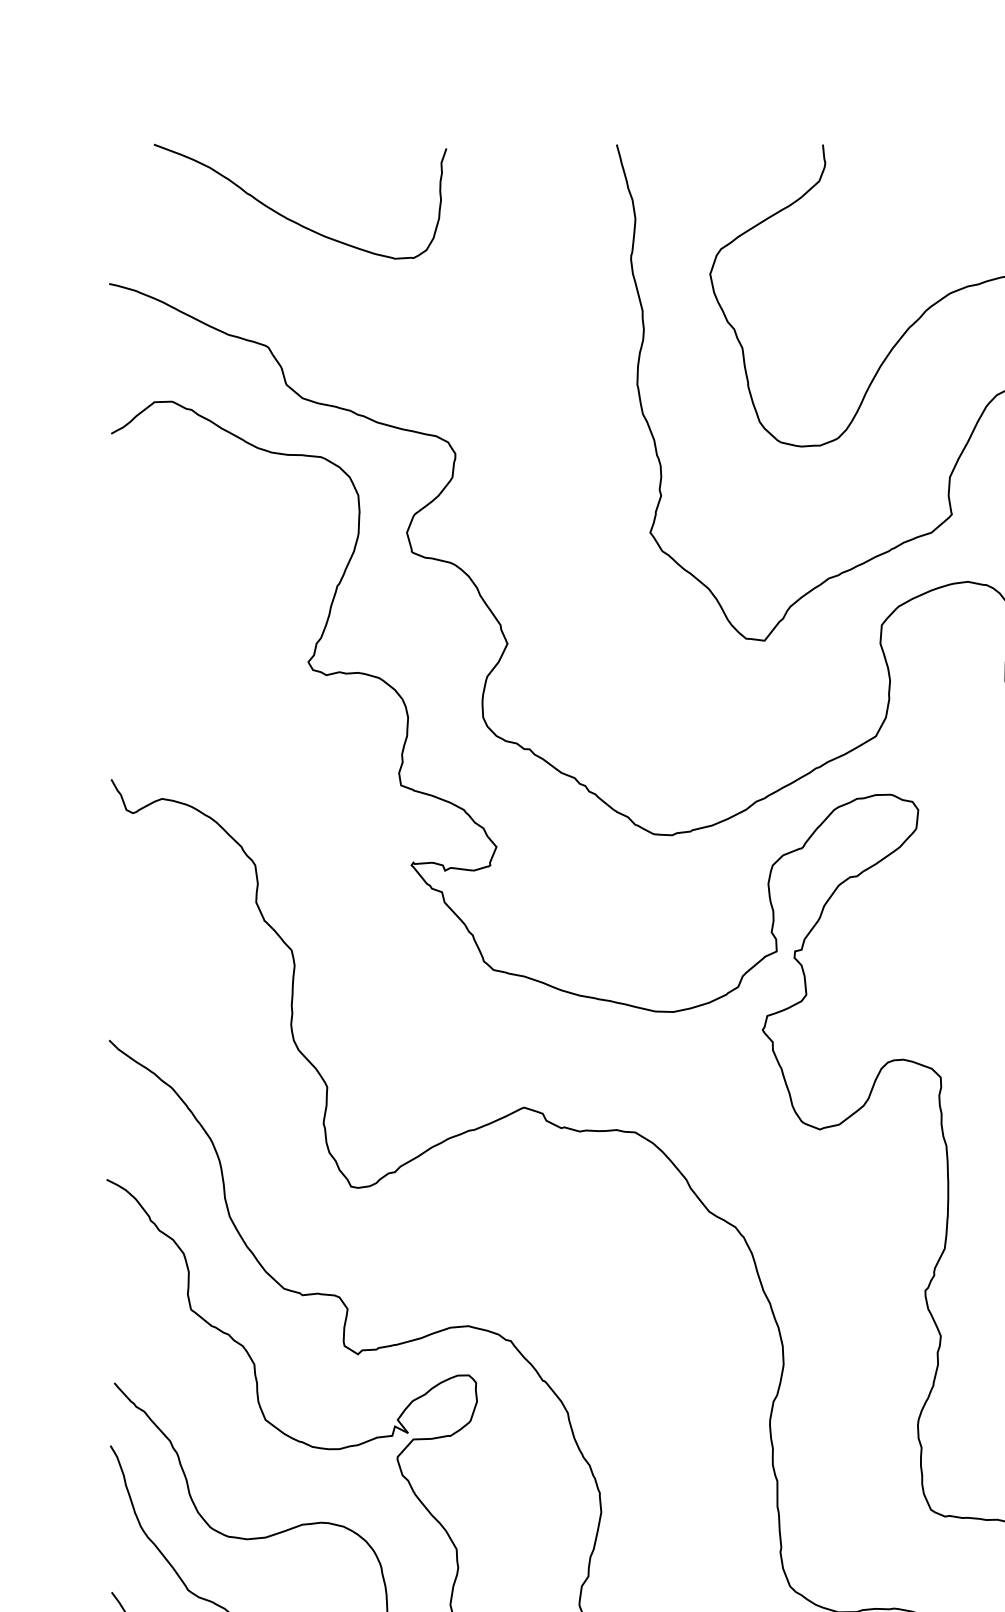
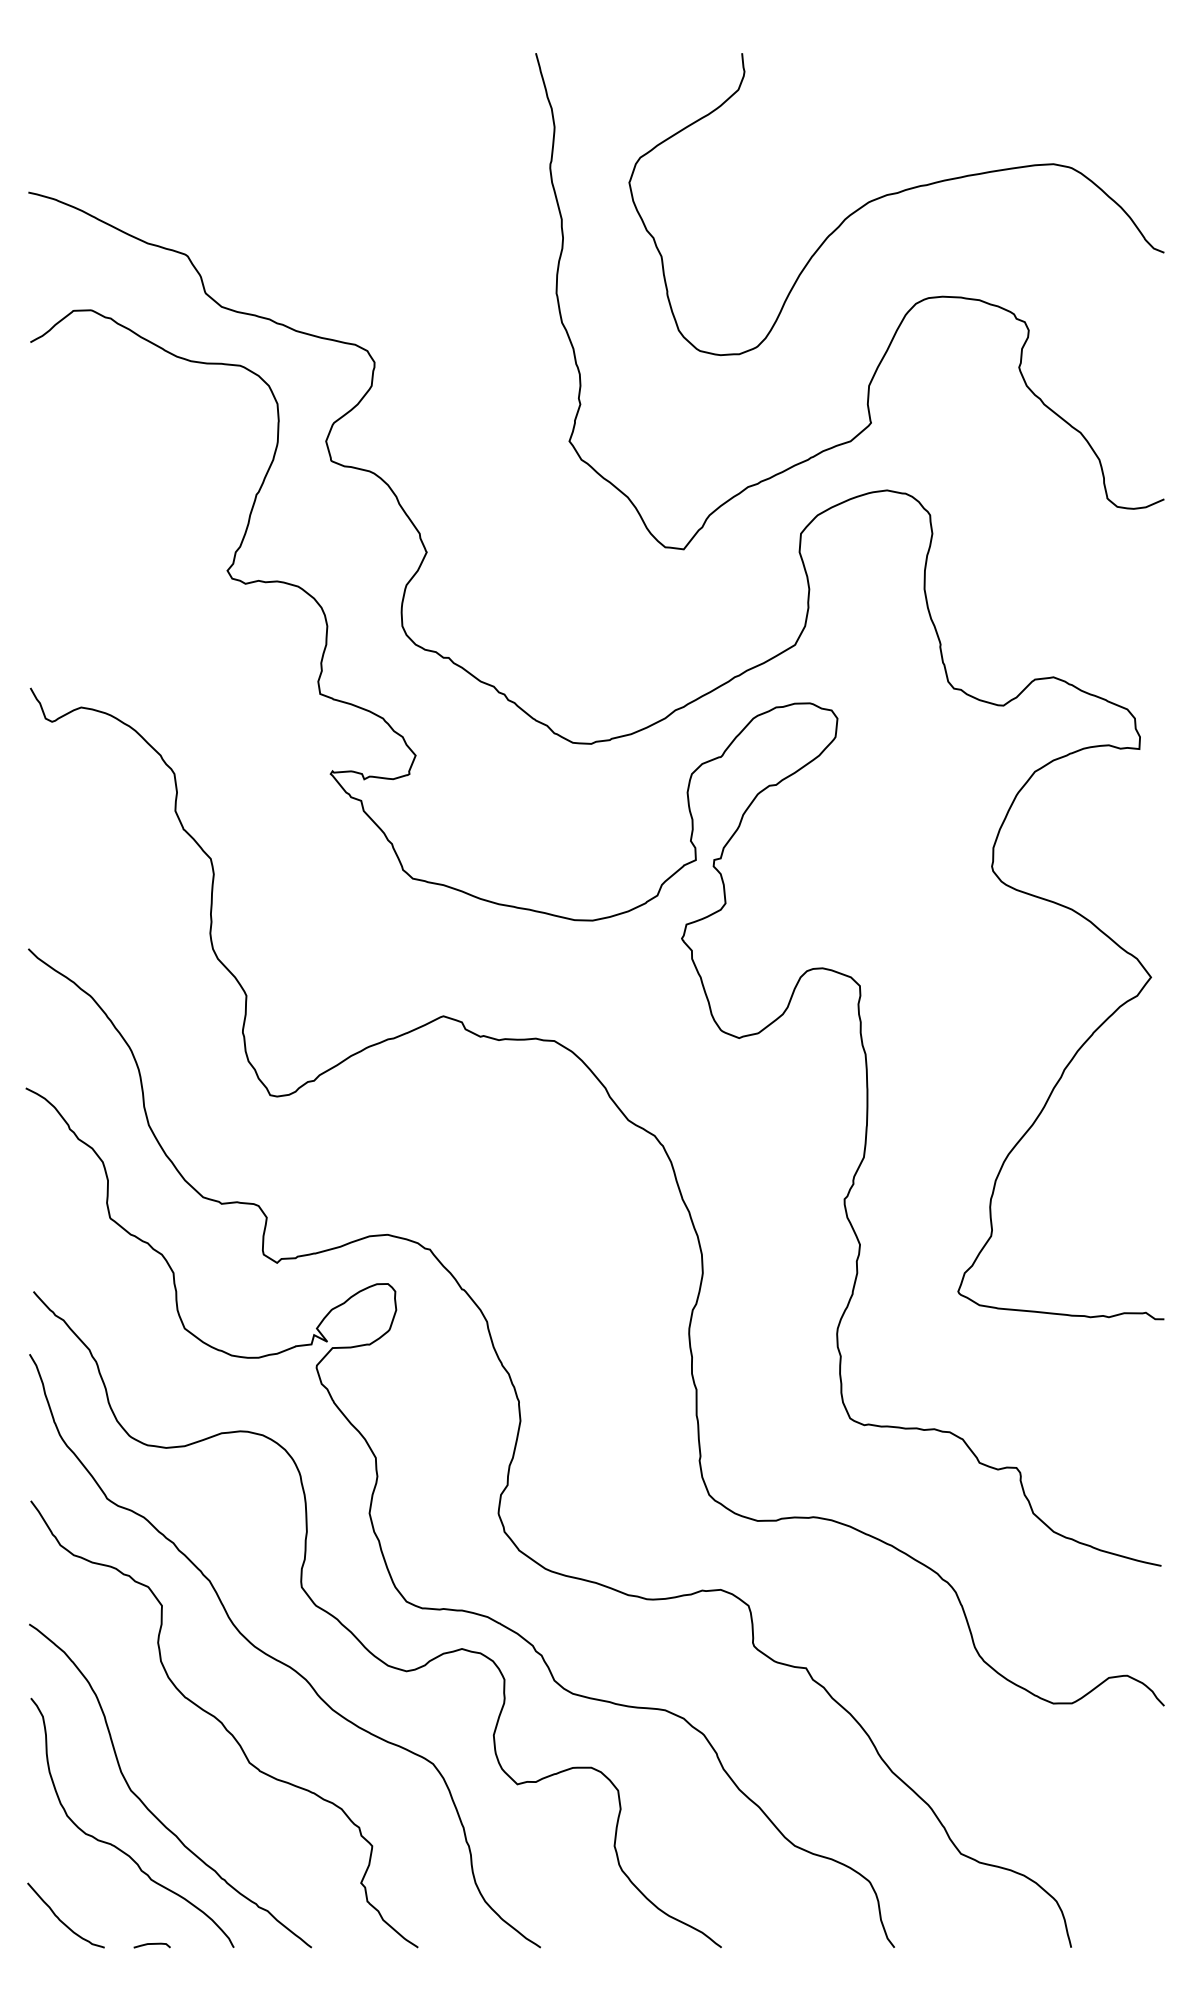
curve: (292, 219) -> (211, 128), removed

